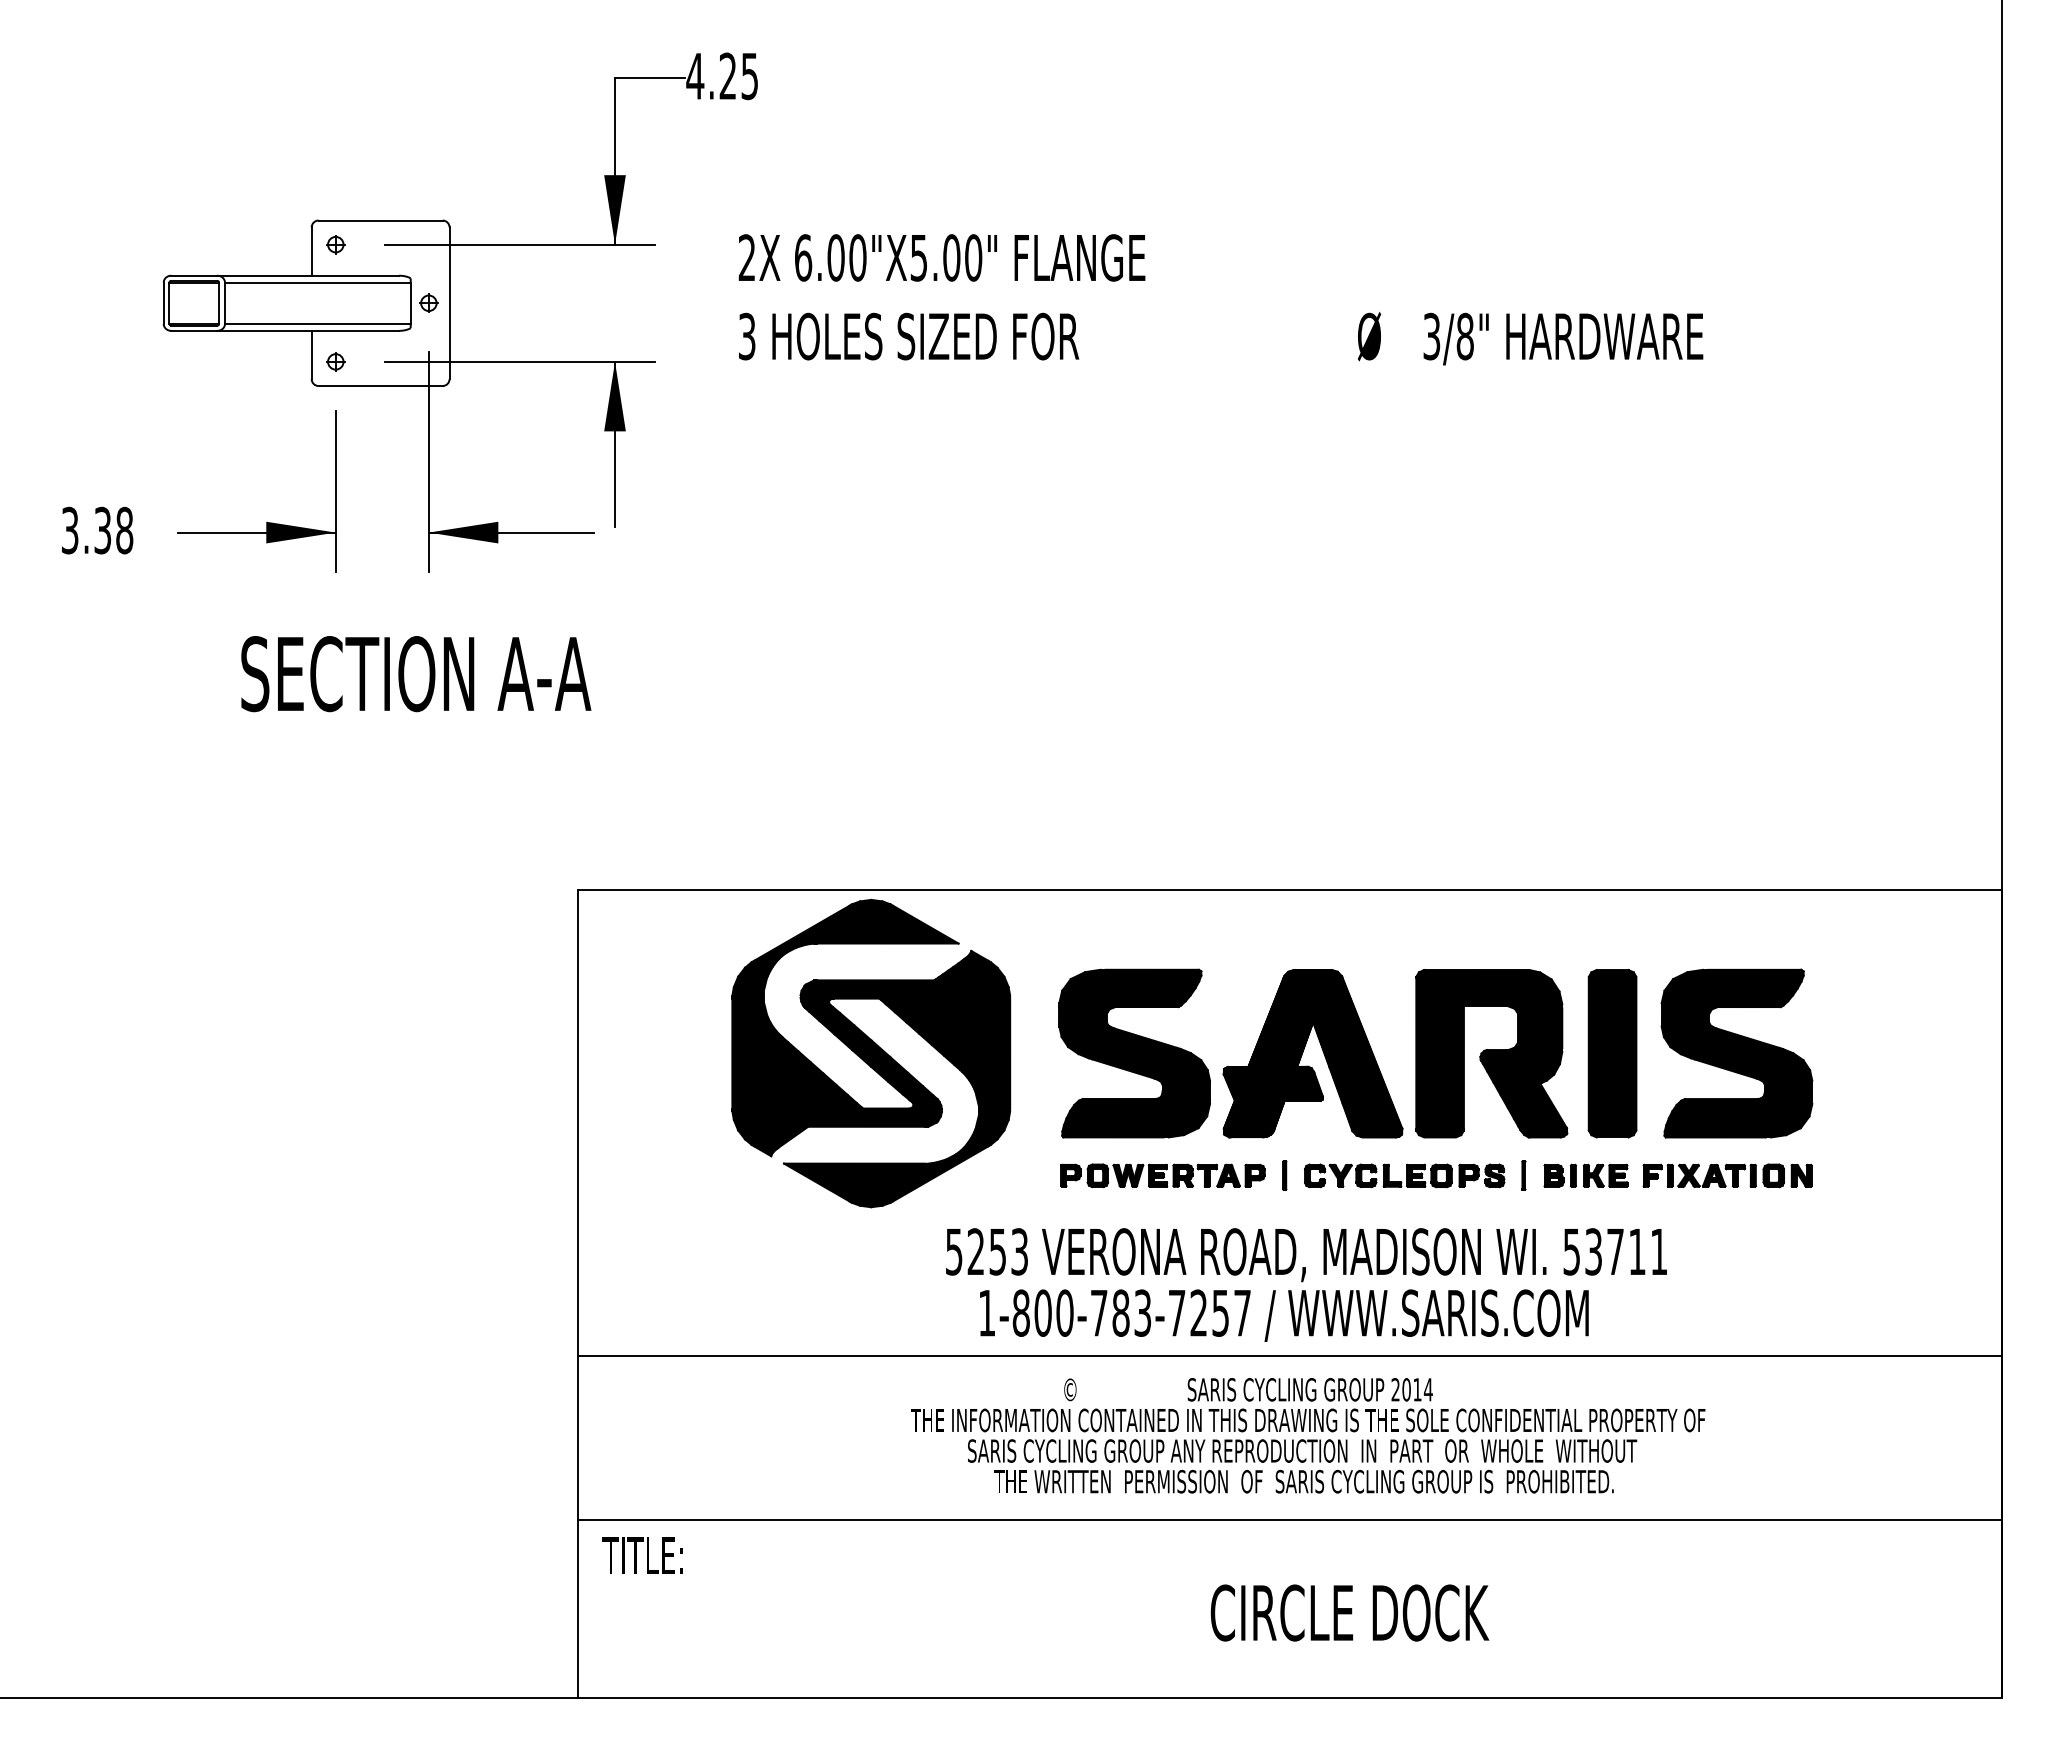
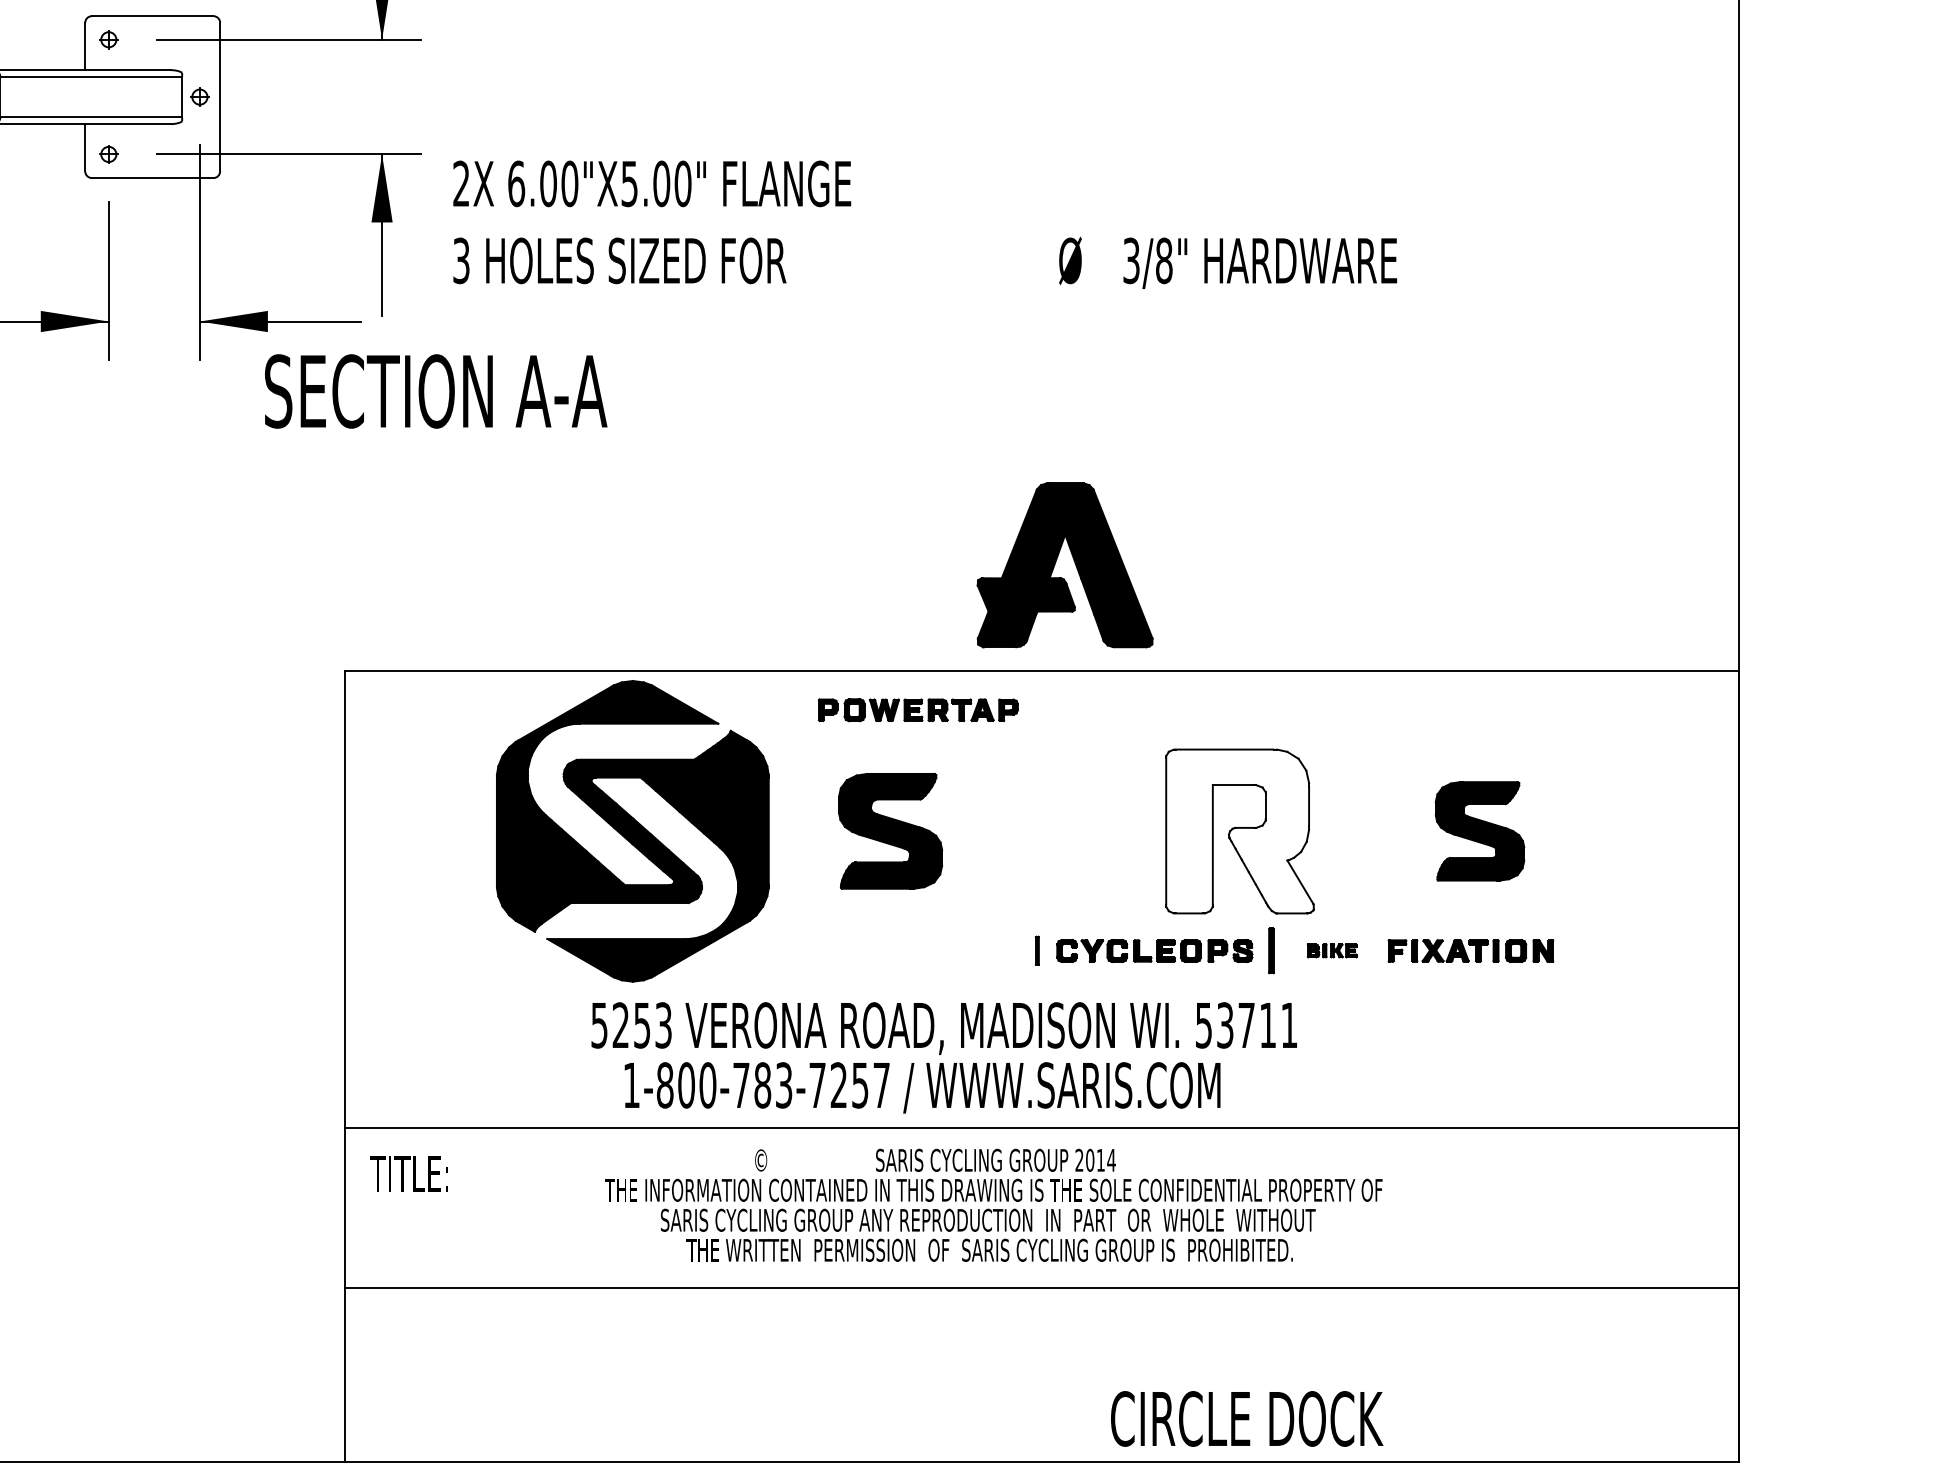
text: (1220, 299) -> (924, 224), moved
text: (416, 674) -> (436, 391), moved
part: (1304, 1049) -> (1056, 561), moved
part: (1134, 1053) -> (890, 831), size x0.7
fill: (1491, 1053) -> (1239, 831), removed
part: (1612, 1053) -> (1358, 831), removed
part: (1736, 1053) -> (1479, 831), size x0.6
part: (1162, 1175) -> (917, 709), moved
part: (1523, 1175) -> (1271, 950), size x1.6
part: (1585, 1175) -> (1331, 950), size x0.6
text: (1306, 1284) -> (944, 1057), moved
text: (1308, 1435) -> (994, 1205), moved
text: (642, 1555) -> (408, 1173), moved
text: (1349, 1612) -> (1246, 1418), moved

